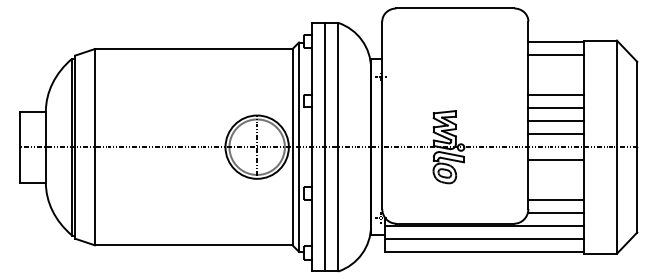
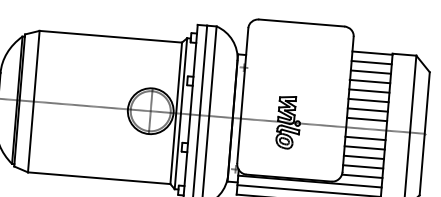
line: (556, 68) -> (371, 72), added
line: (555, 81) -> (369, 81), added
line: (556, 173) -> (364, 147), added
line: (556, 186) -> (364, 157), added

